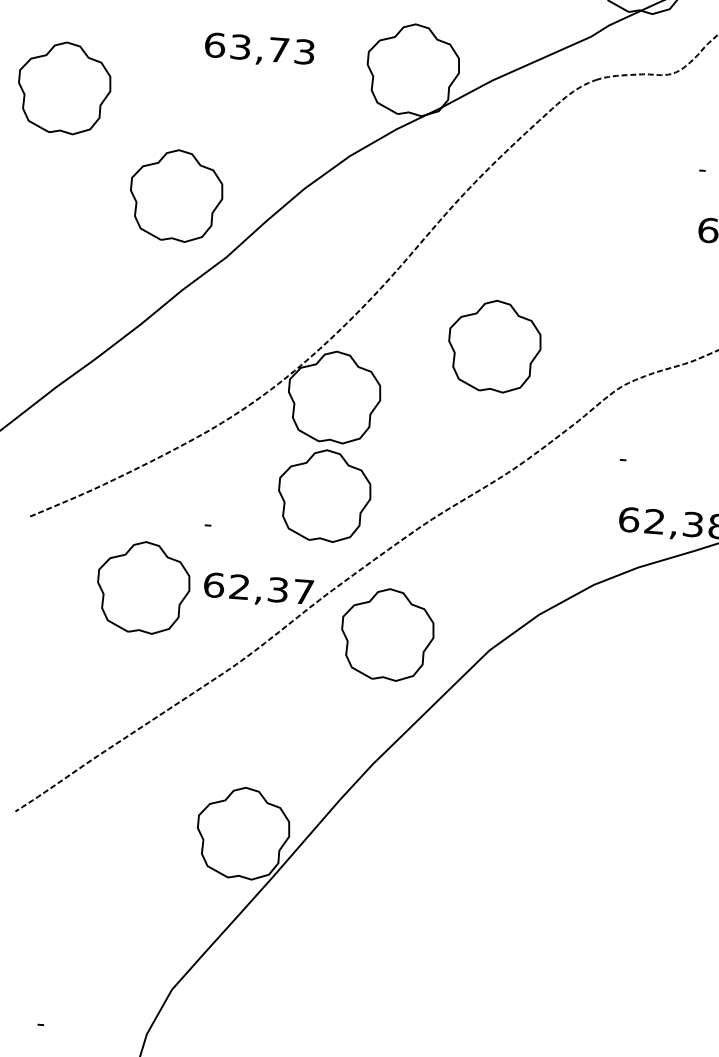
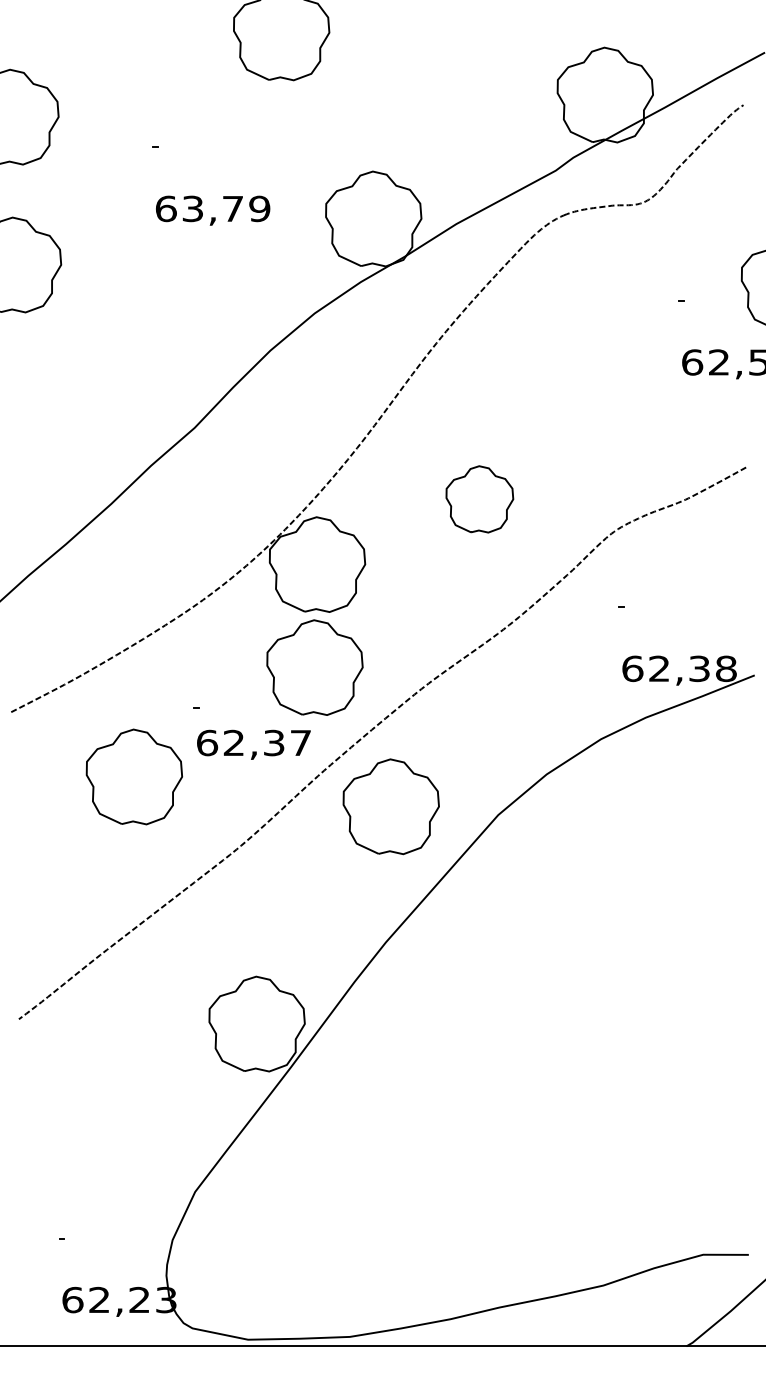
text: (304, 51) -> (259, 208), 63,73 -> 63,79
part: (176, 195) -> (137, 367), removed
part: (494, 346) -> (479, 499), size x0.7
text: (258, 589) -> (253, 744), moved

